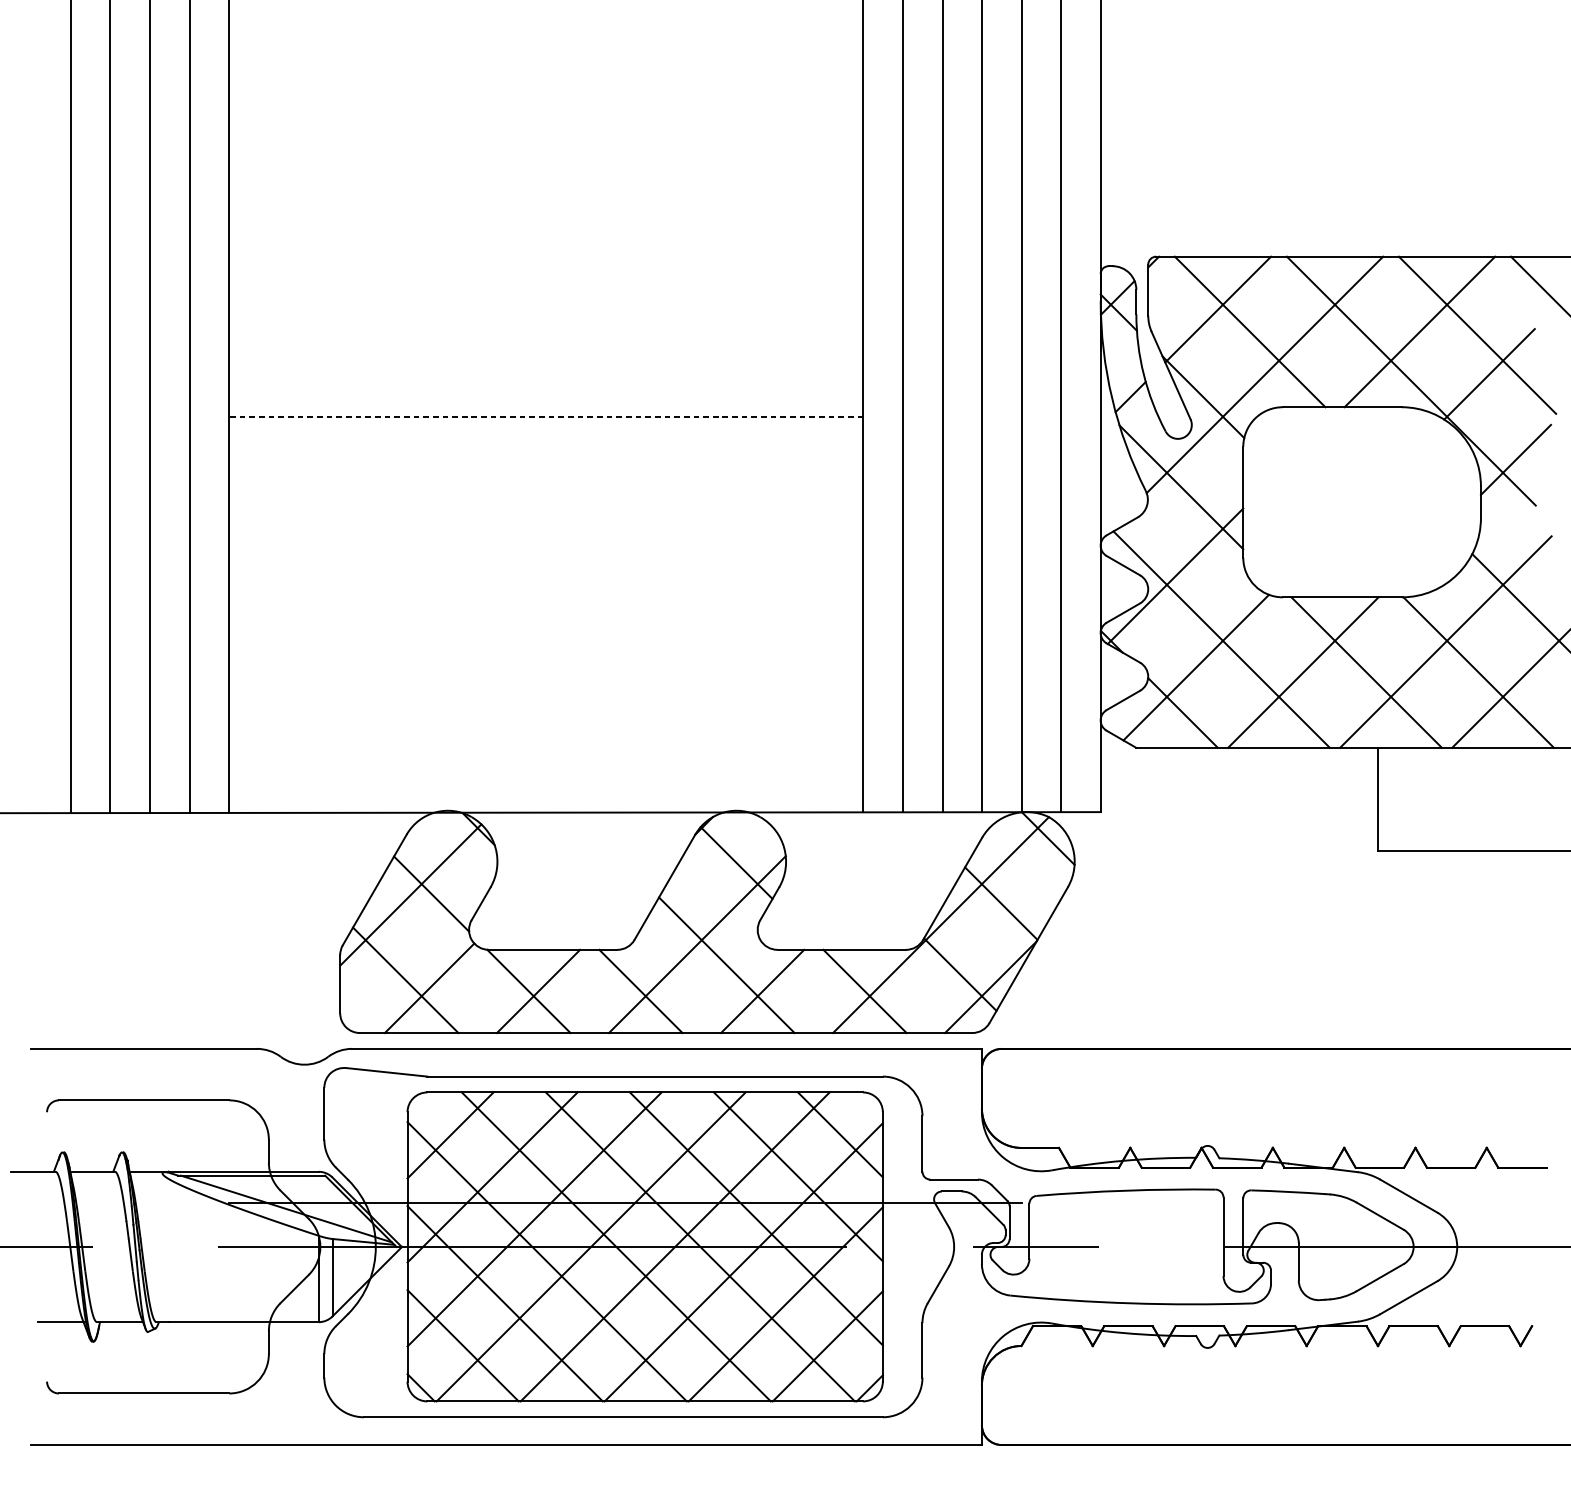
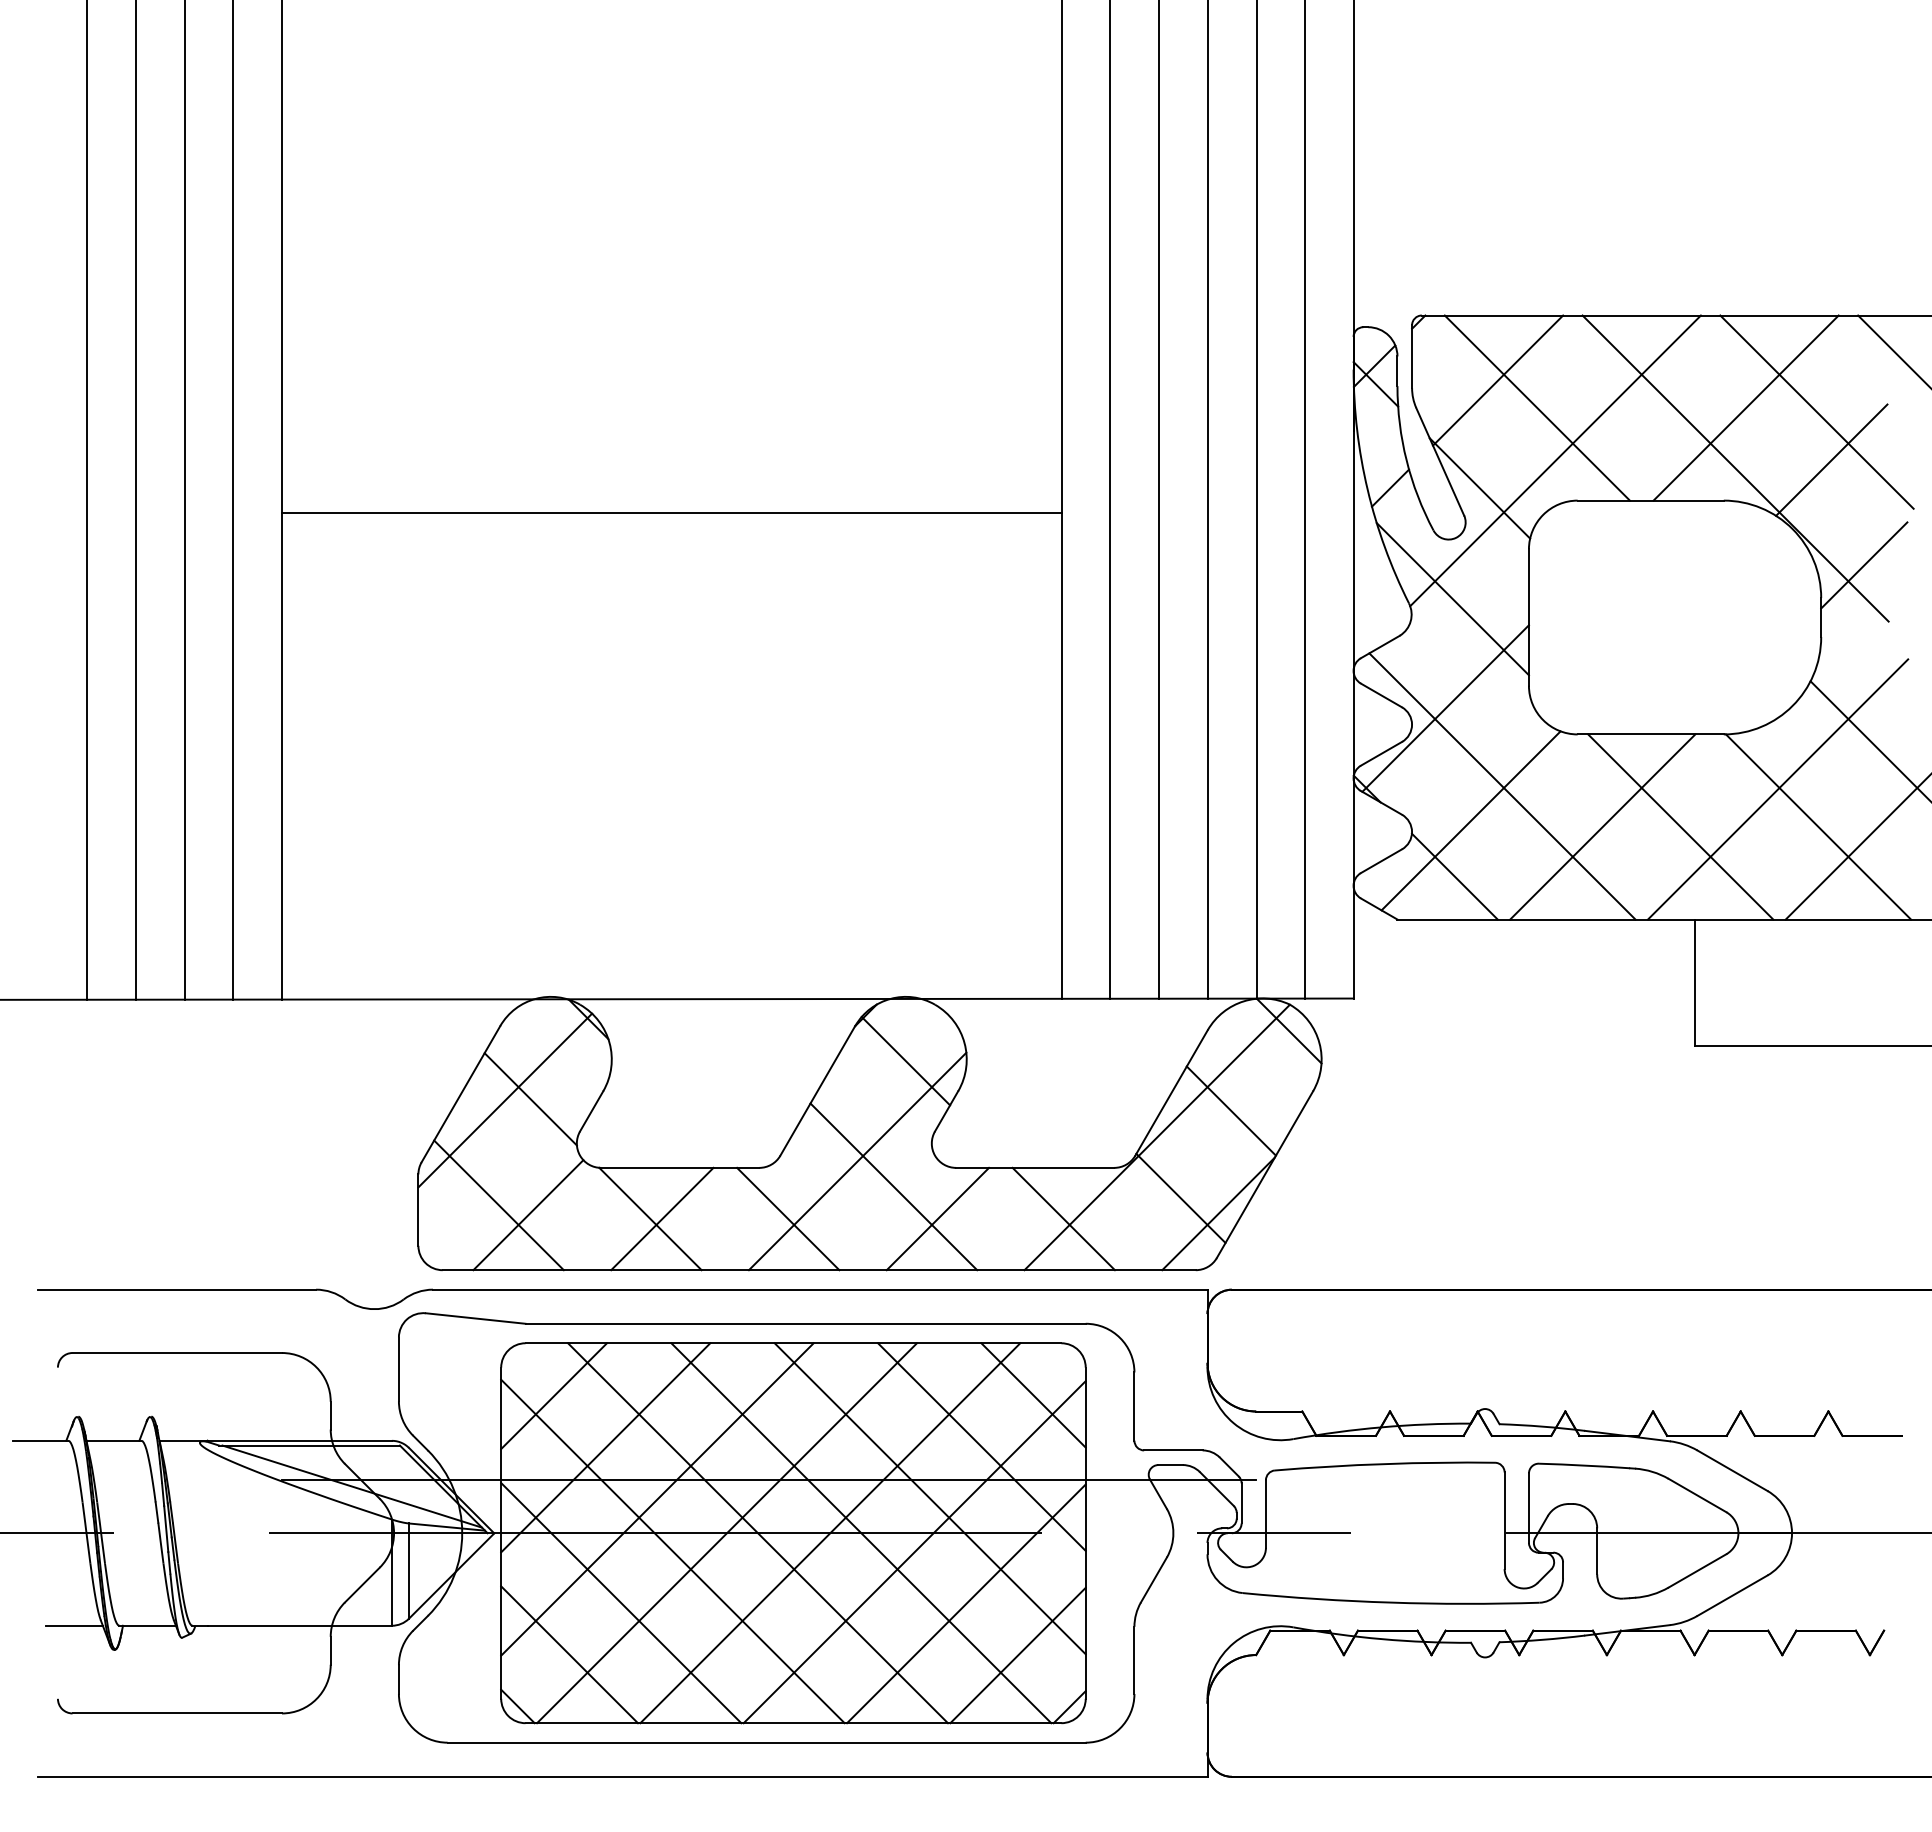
line: (546, 416) -> (671, 512), dashed -> solid

